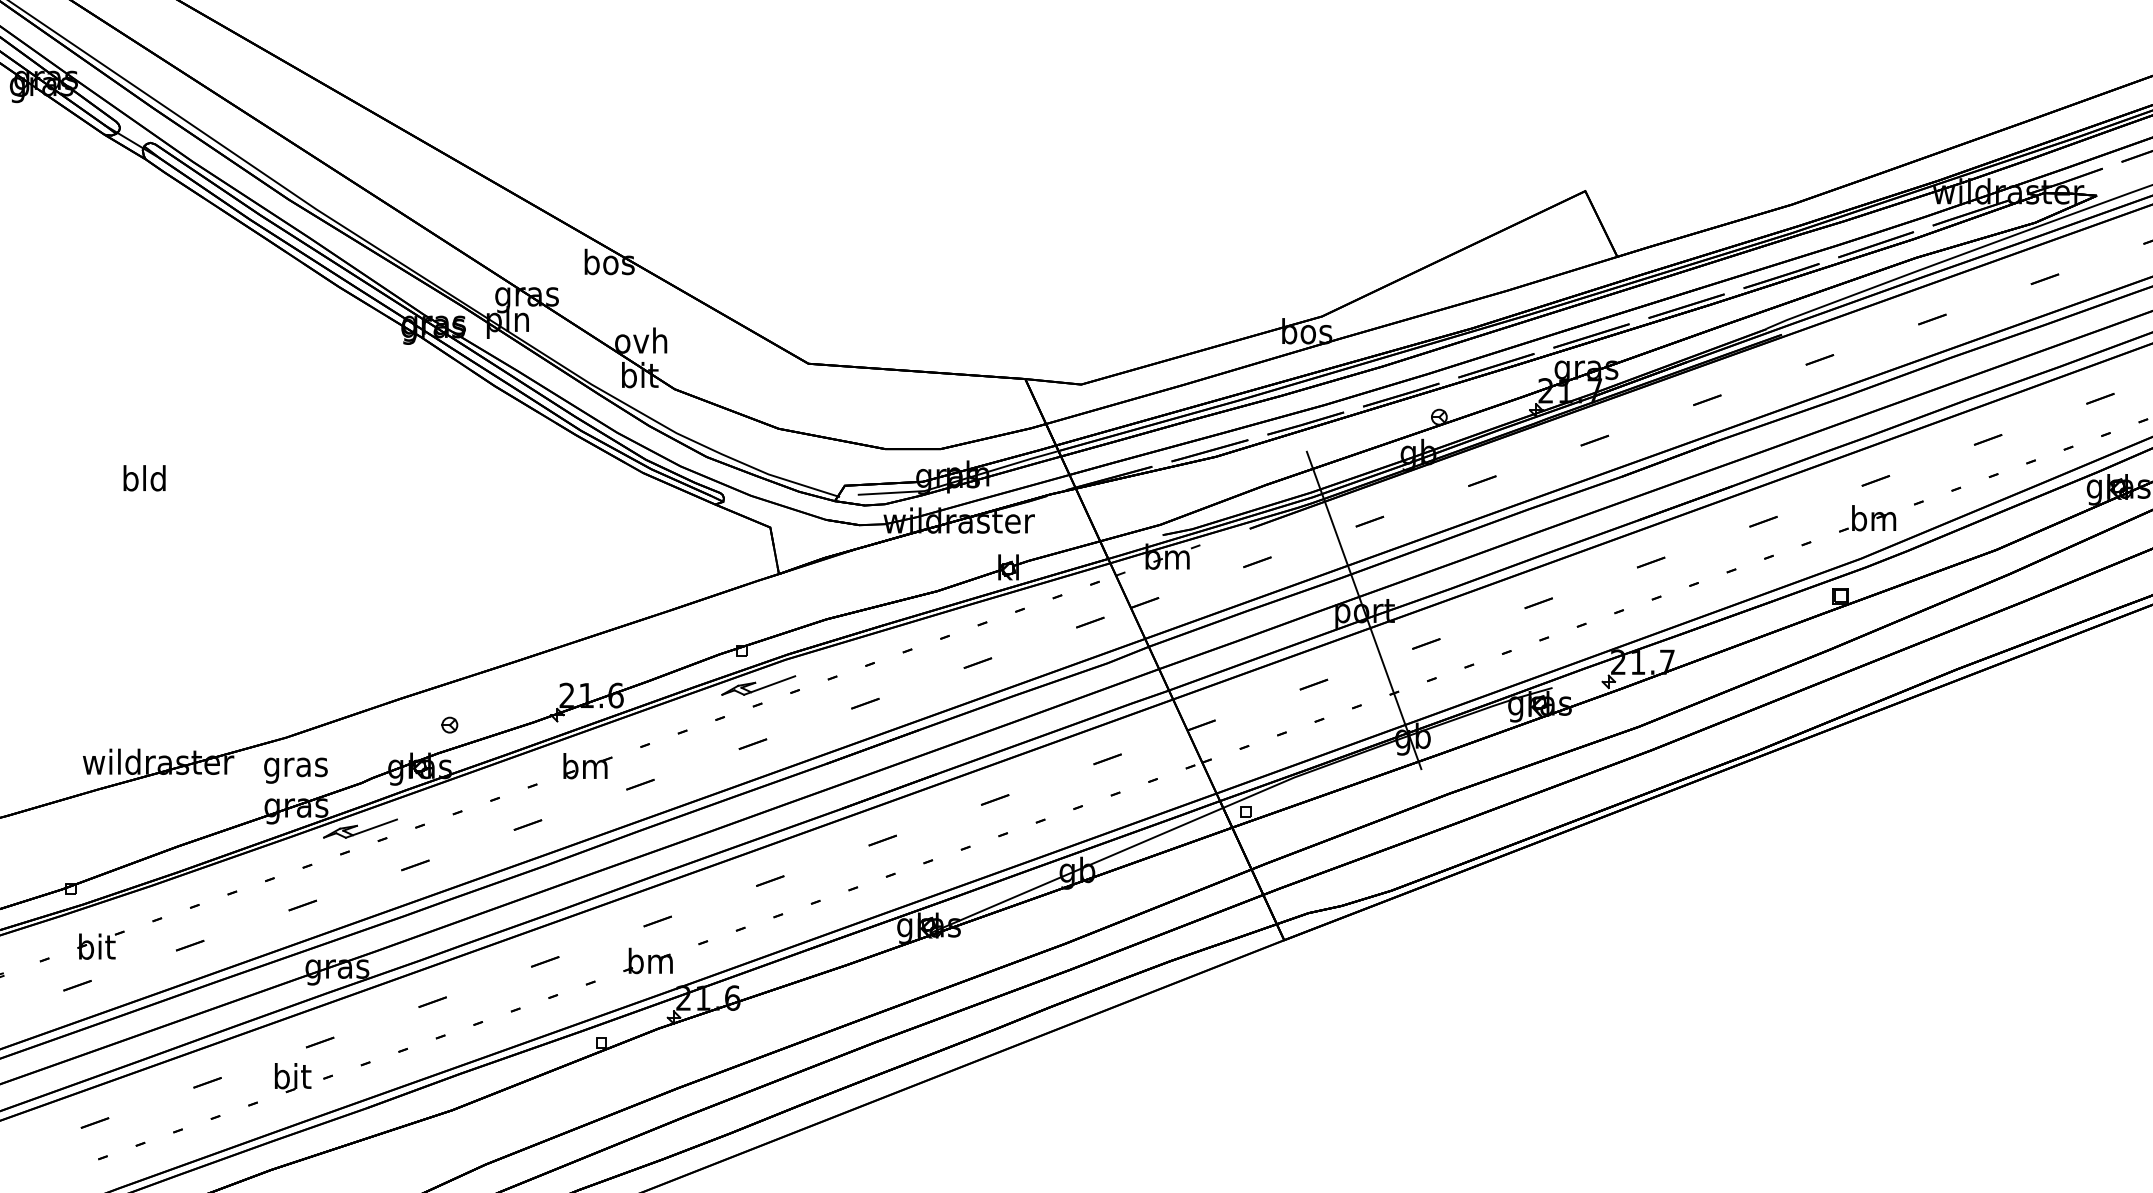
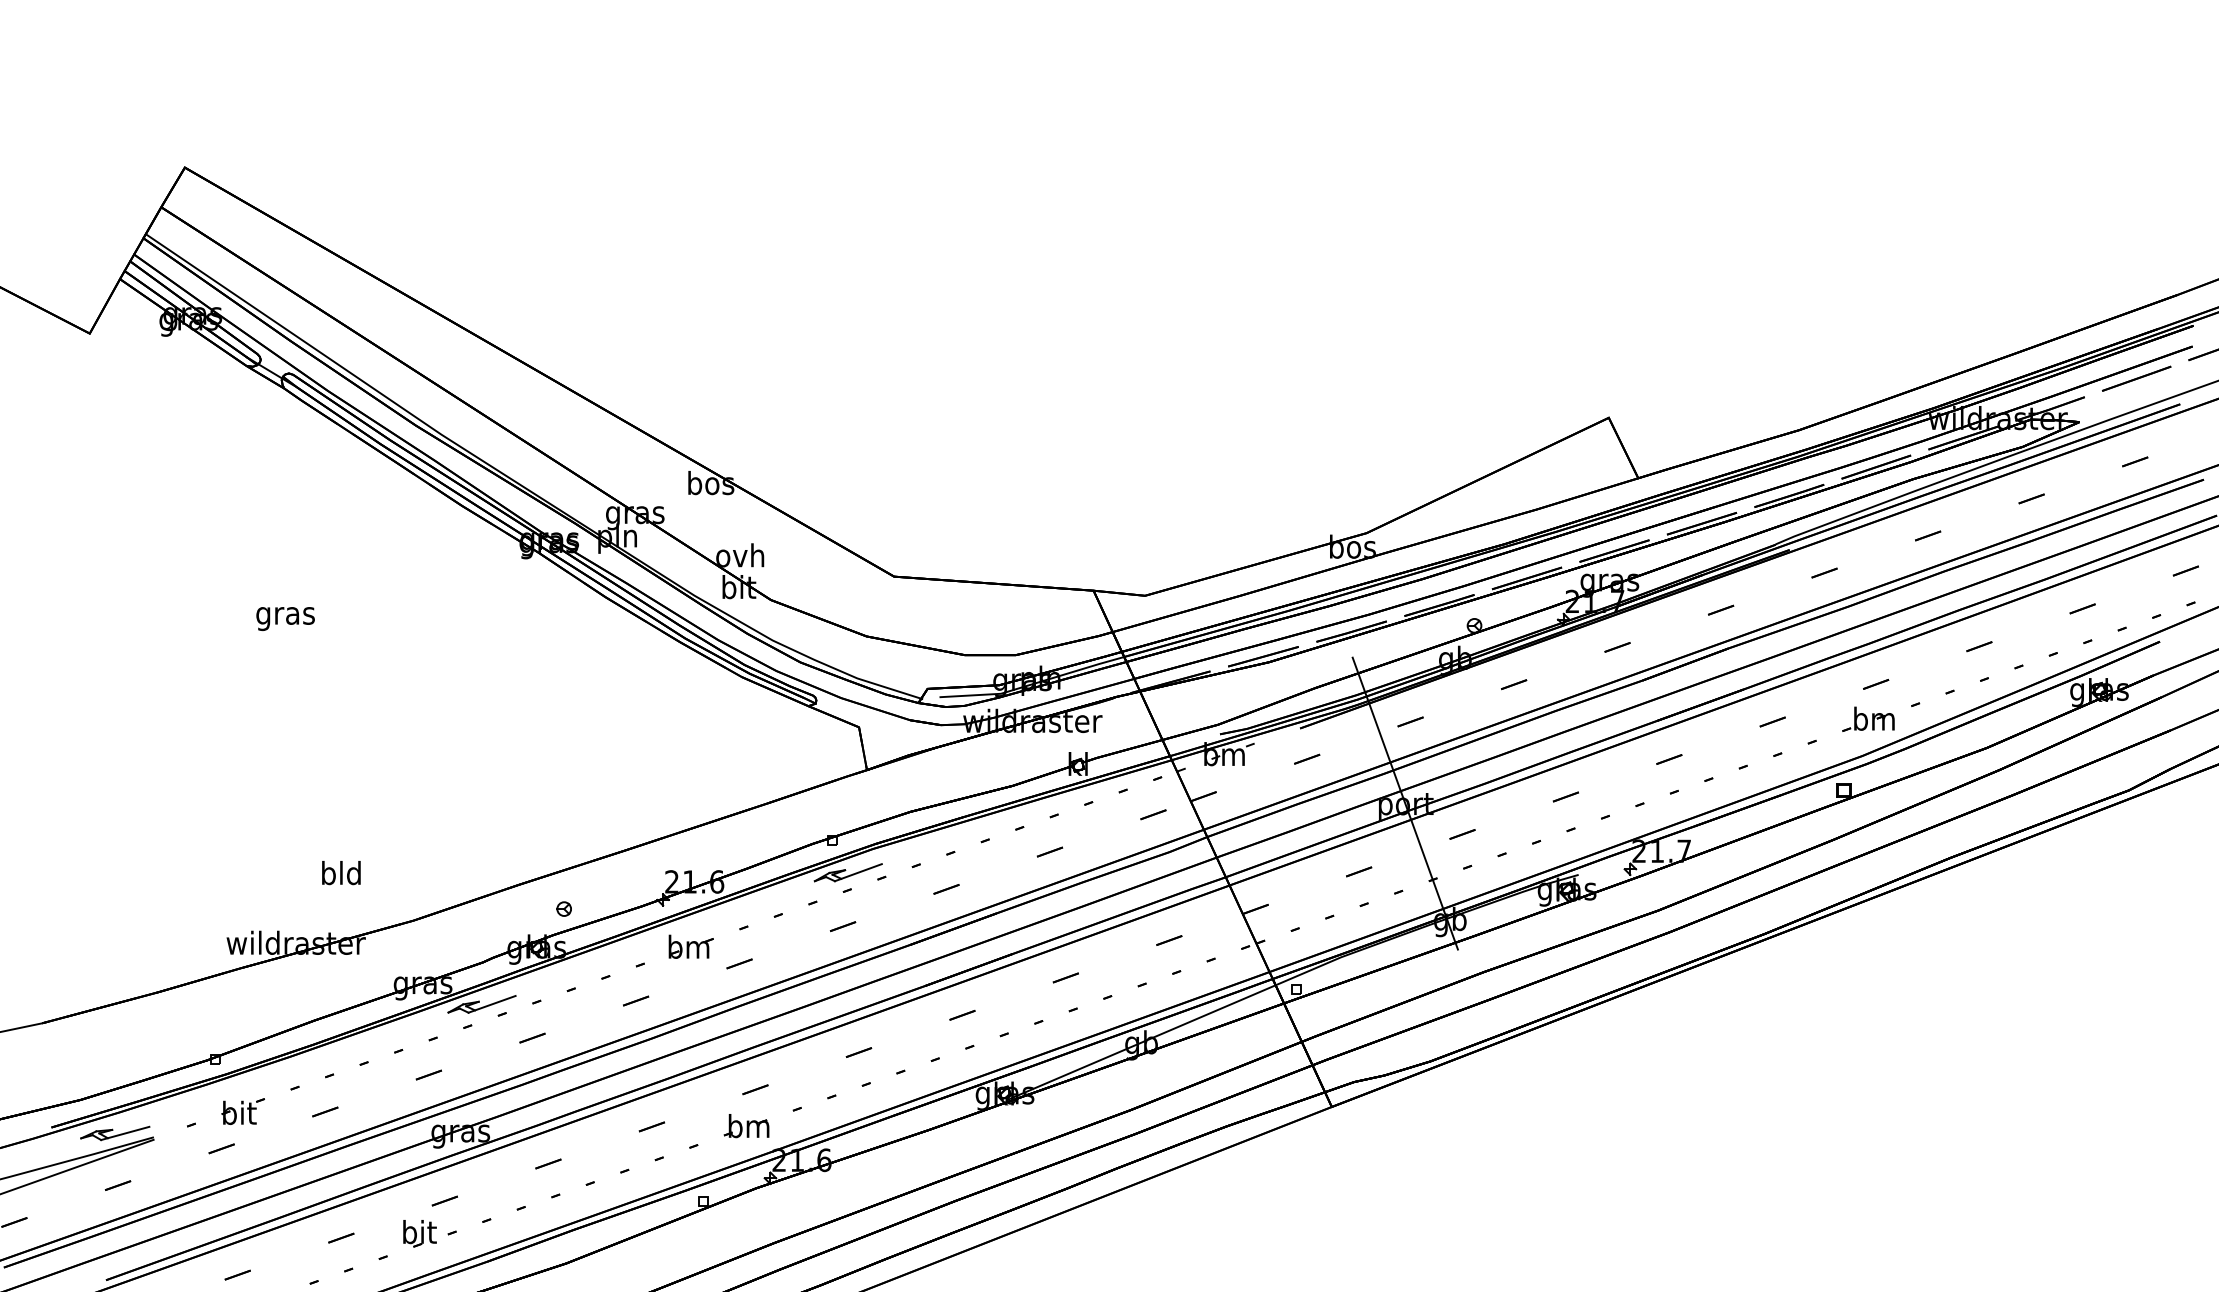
text: (144, 478) -> (341, 873), moved
text: (295, 770) -> (285, 618), moved

